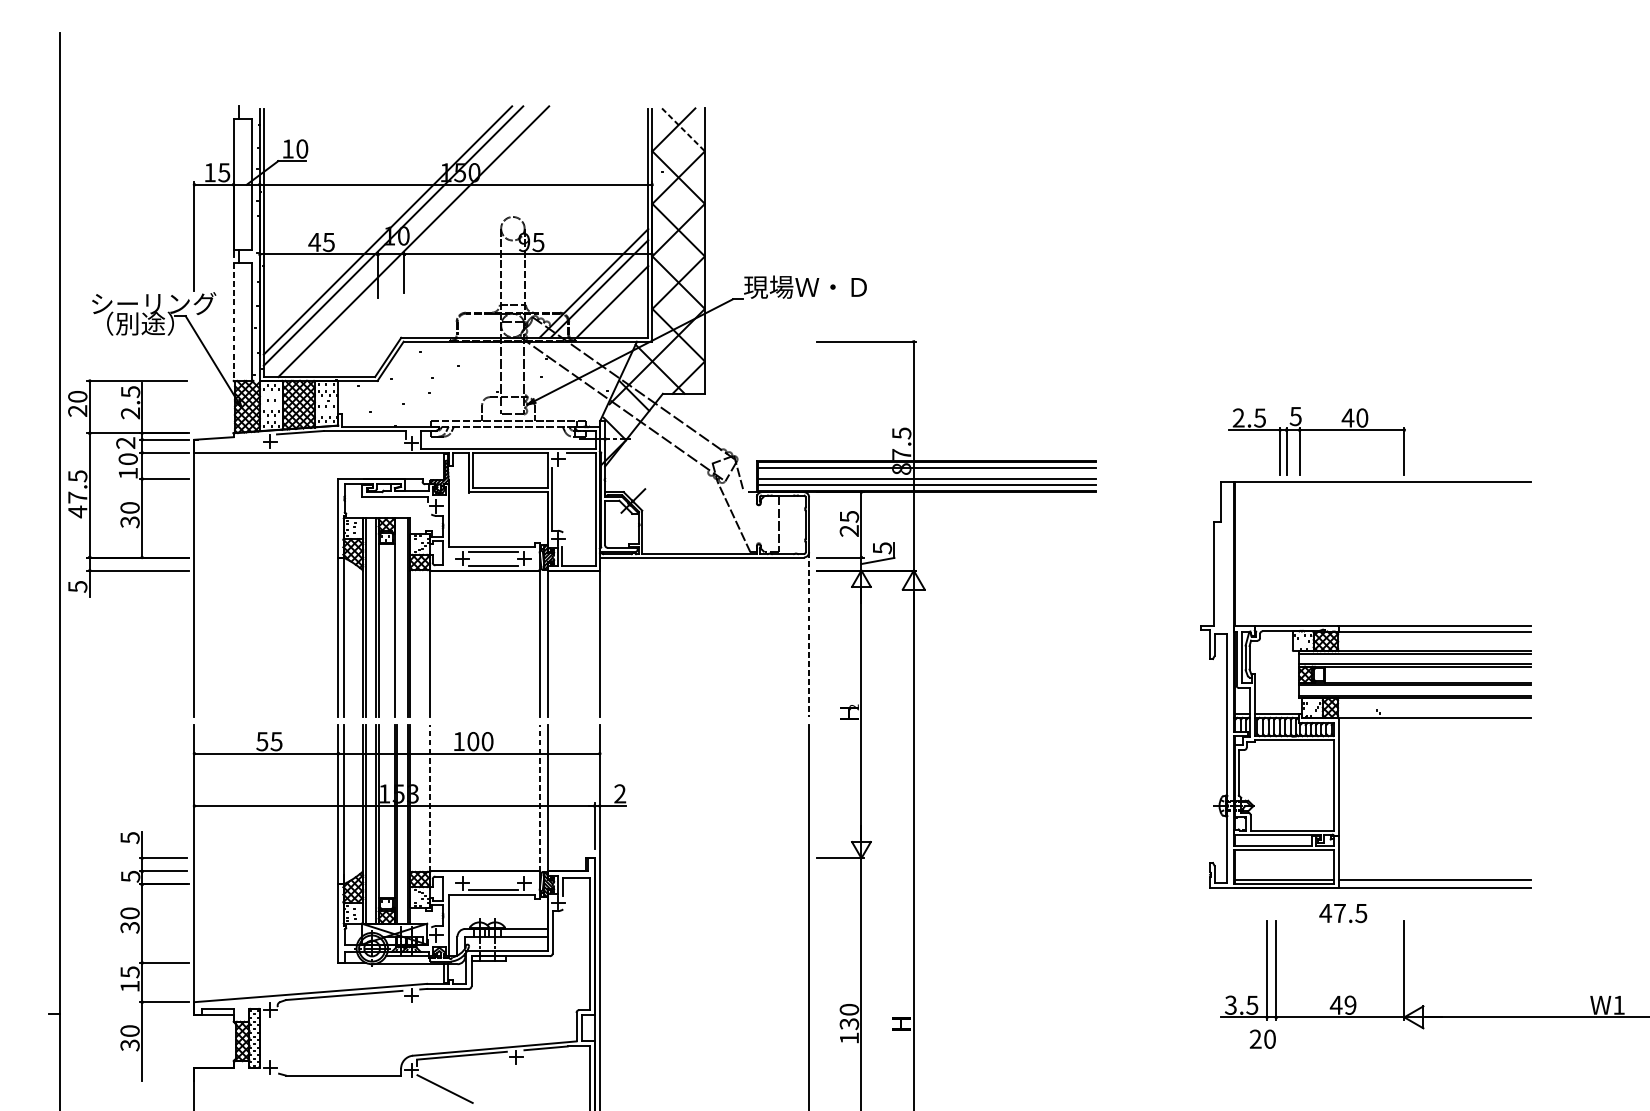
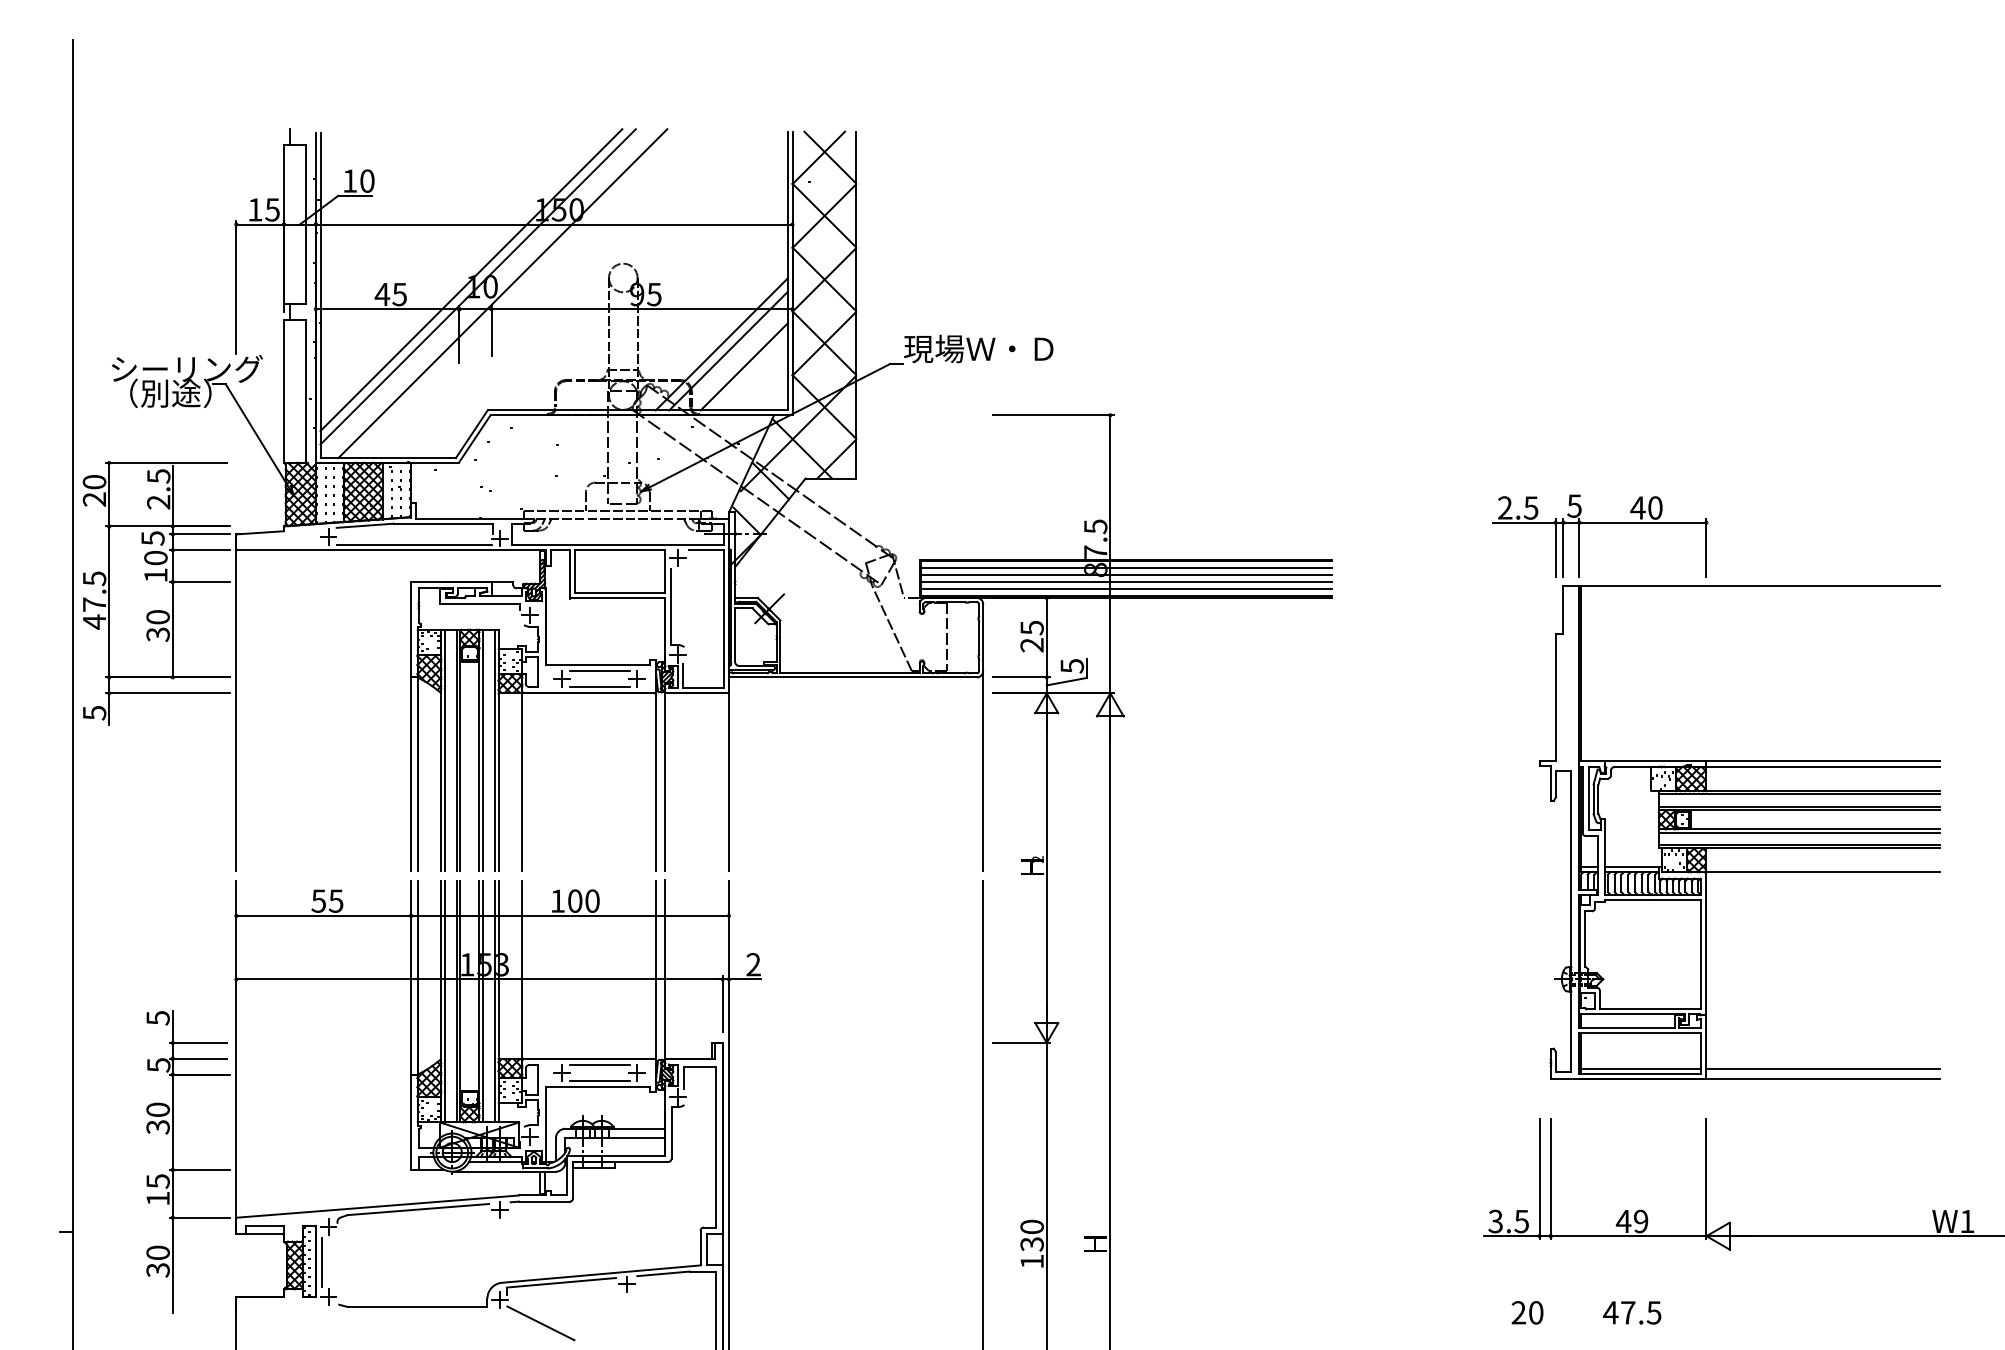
line: (683, 129) -> (830, 157), dashed -> solid
line: (234, 322) -> (284, 391), dashed -> solid
text: (125, 443) -> (152, 538), 2 -> 5
line: (340, 448) -> (413, 545), added
line: (927, 473) -> (1126, 575), added
line: (397, 617) -> (482, 750), added
line: (809, 634) -> (983, 771), dashed -> solid
part: (1365, 685) -> (1739, 832), moved
line: (429, 797) -> (522, 969), dashed -> solid
line: (539, 797) -> (655, 969), dashed -> solid
line: (493, 876) -> (599, 1064), added
text: (1343, 913) -> (1632, 1312), moved
line: (264, 1038) -> (321, 1261), added
text: (1262, 1039) -> (1527, 1312), moved

